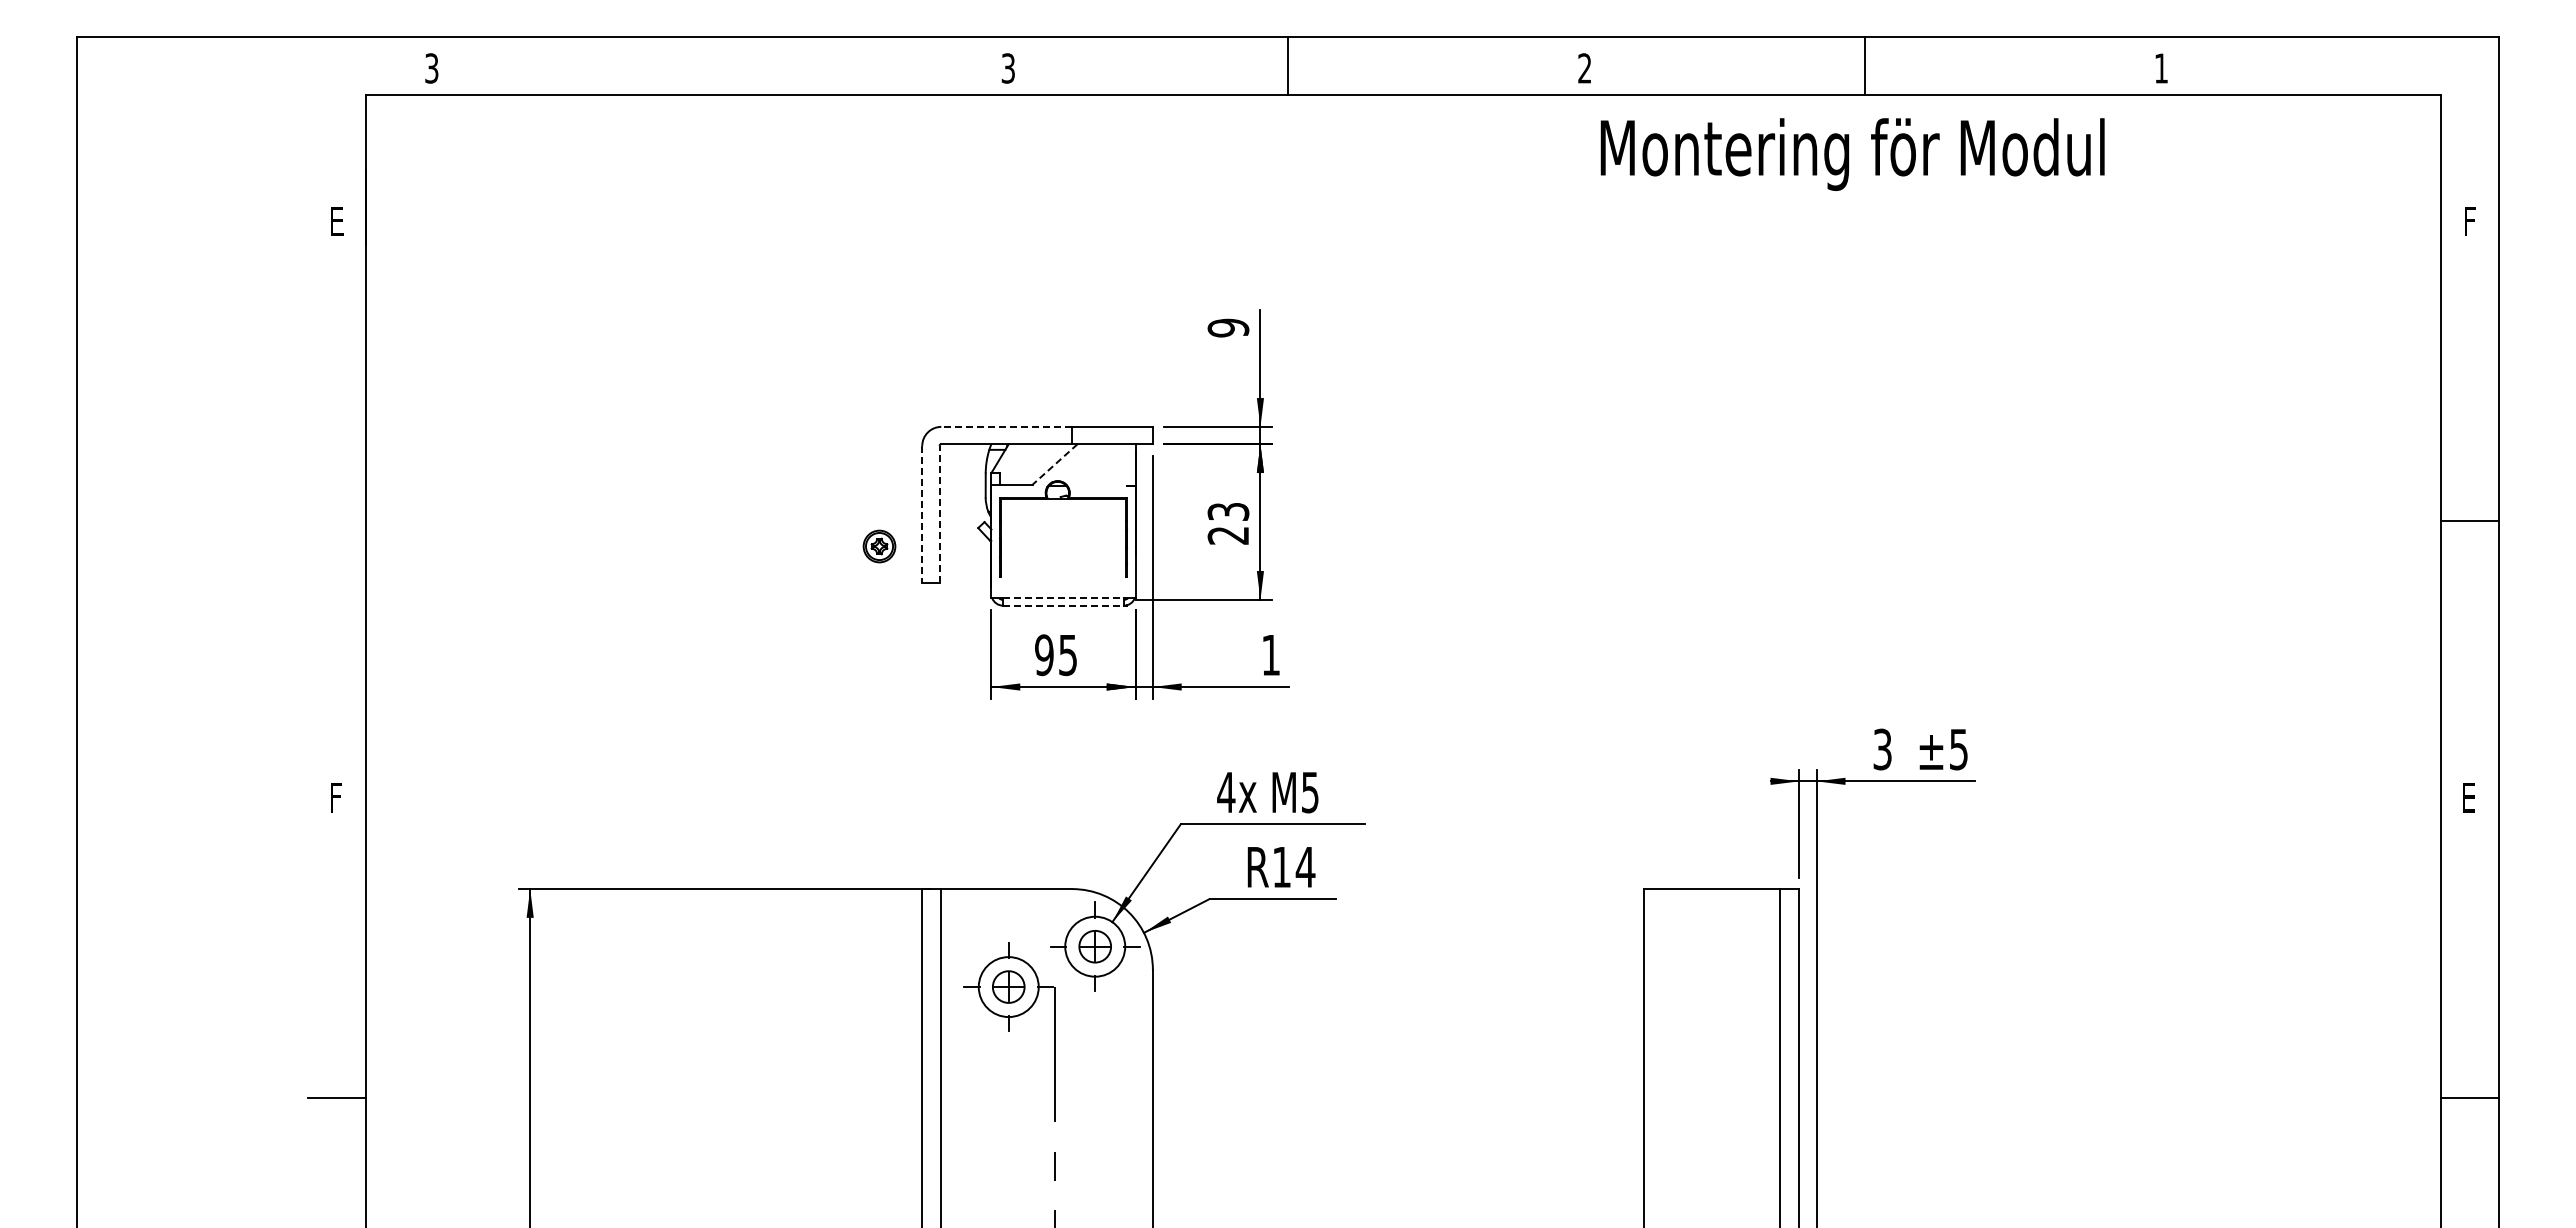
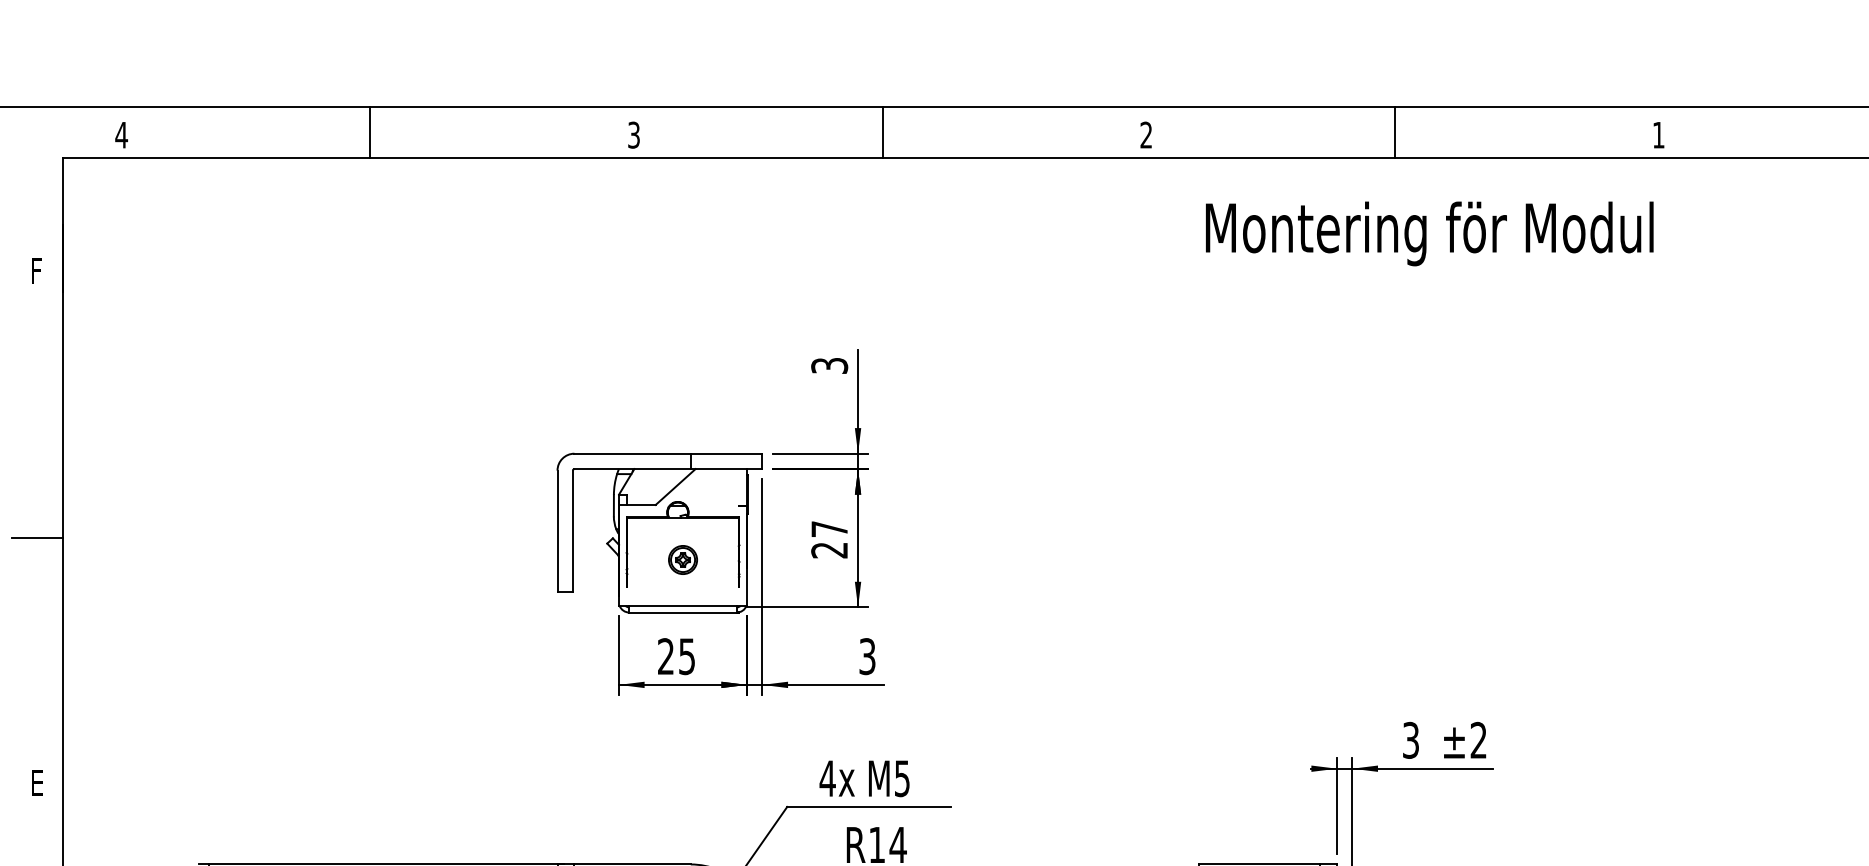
line: (711, 65) -> (370, 132), added
text: (431, 68) -> (121, 135), 3 -> 4
text: (1852, 154) -> (1429, 233), moved
text: (338, 221) -> (38, 271), E -> F
text: (1228, 327) -> (829, 365), 9 -> 3
line: (1006, 426) -> (632, 453), dashed -> solid
line: (1054, 464) -> (675, 487), dashed -> solid
text: (1228, 511) -> (829, 528), 23 -> 27
line: (939, 513) -> (572, 530), dashed -> solid
line: (922, 514) -> (557, 531), dashed -> solid
line: (336, 521) -> (36, 537), added
part: (879, 546) -> (683, 560), moved
line: (1063, 598) -> (683, 606), dashed -> solid
line: (1063, 605) -> (683, 612), dashed -> solid
text: (1044, 655) -> (666, 656), 95 -> 25
text: (1270, 655) -> (866, 656), 1 -> 3
text: (1958, 749) -> (1478, 740), ±5 -> ±2
text: (338, 797) -> (38, 783), F -> E

